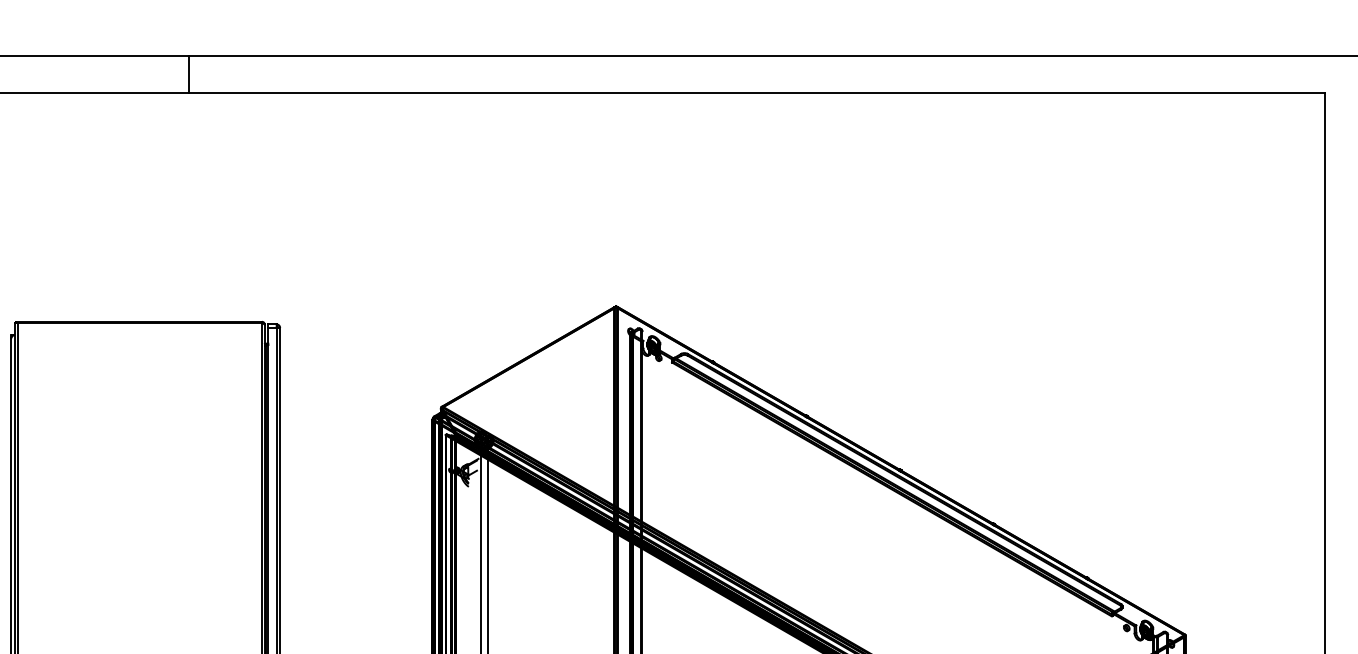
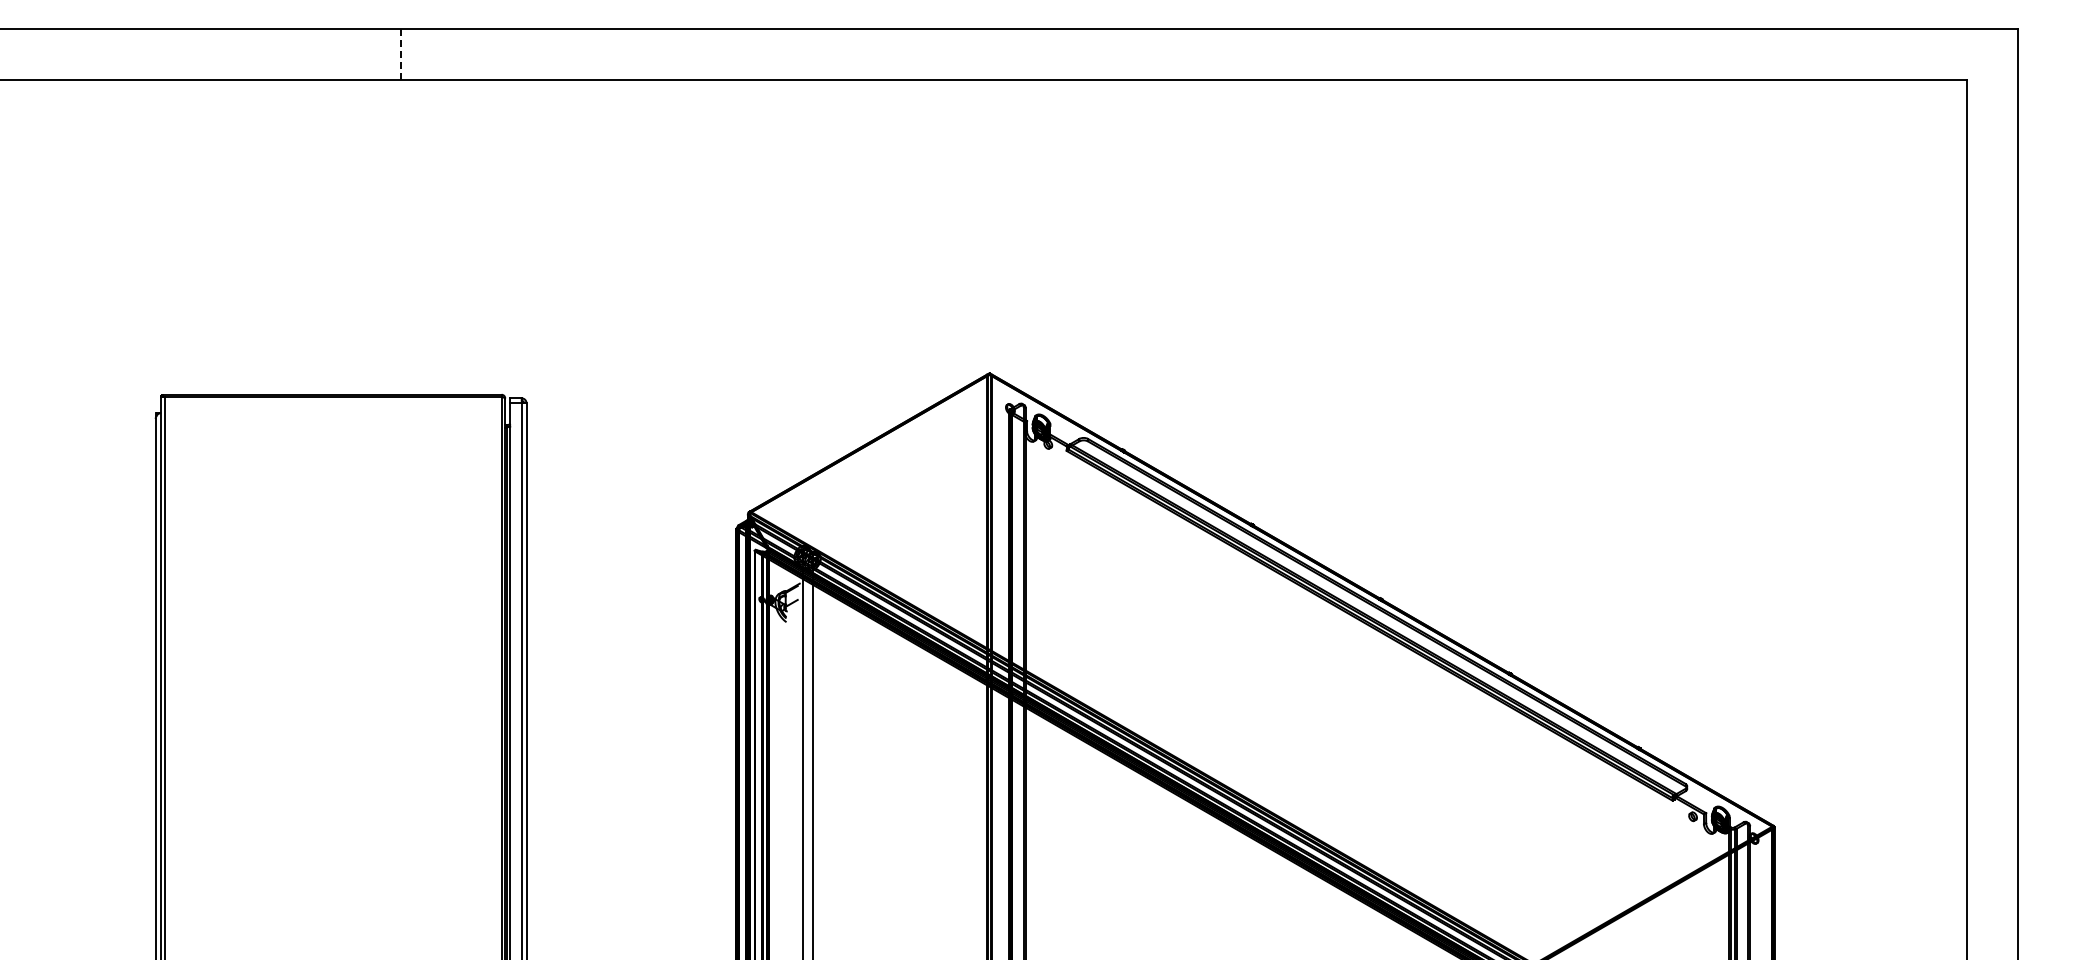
line: (188, 74) -> (400, 54), solid -> dashed

